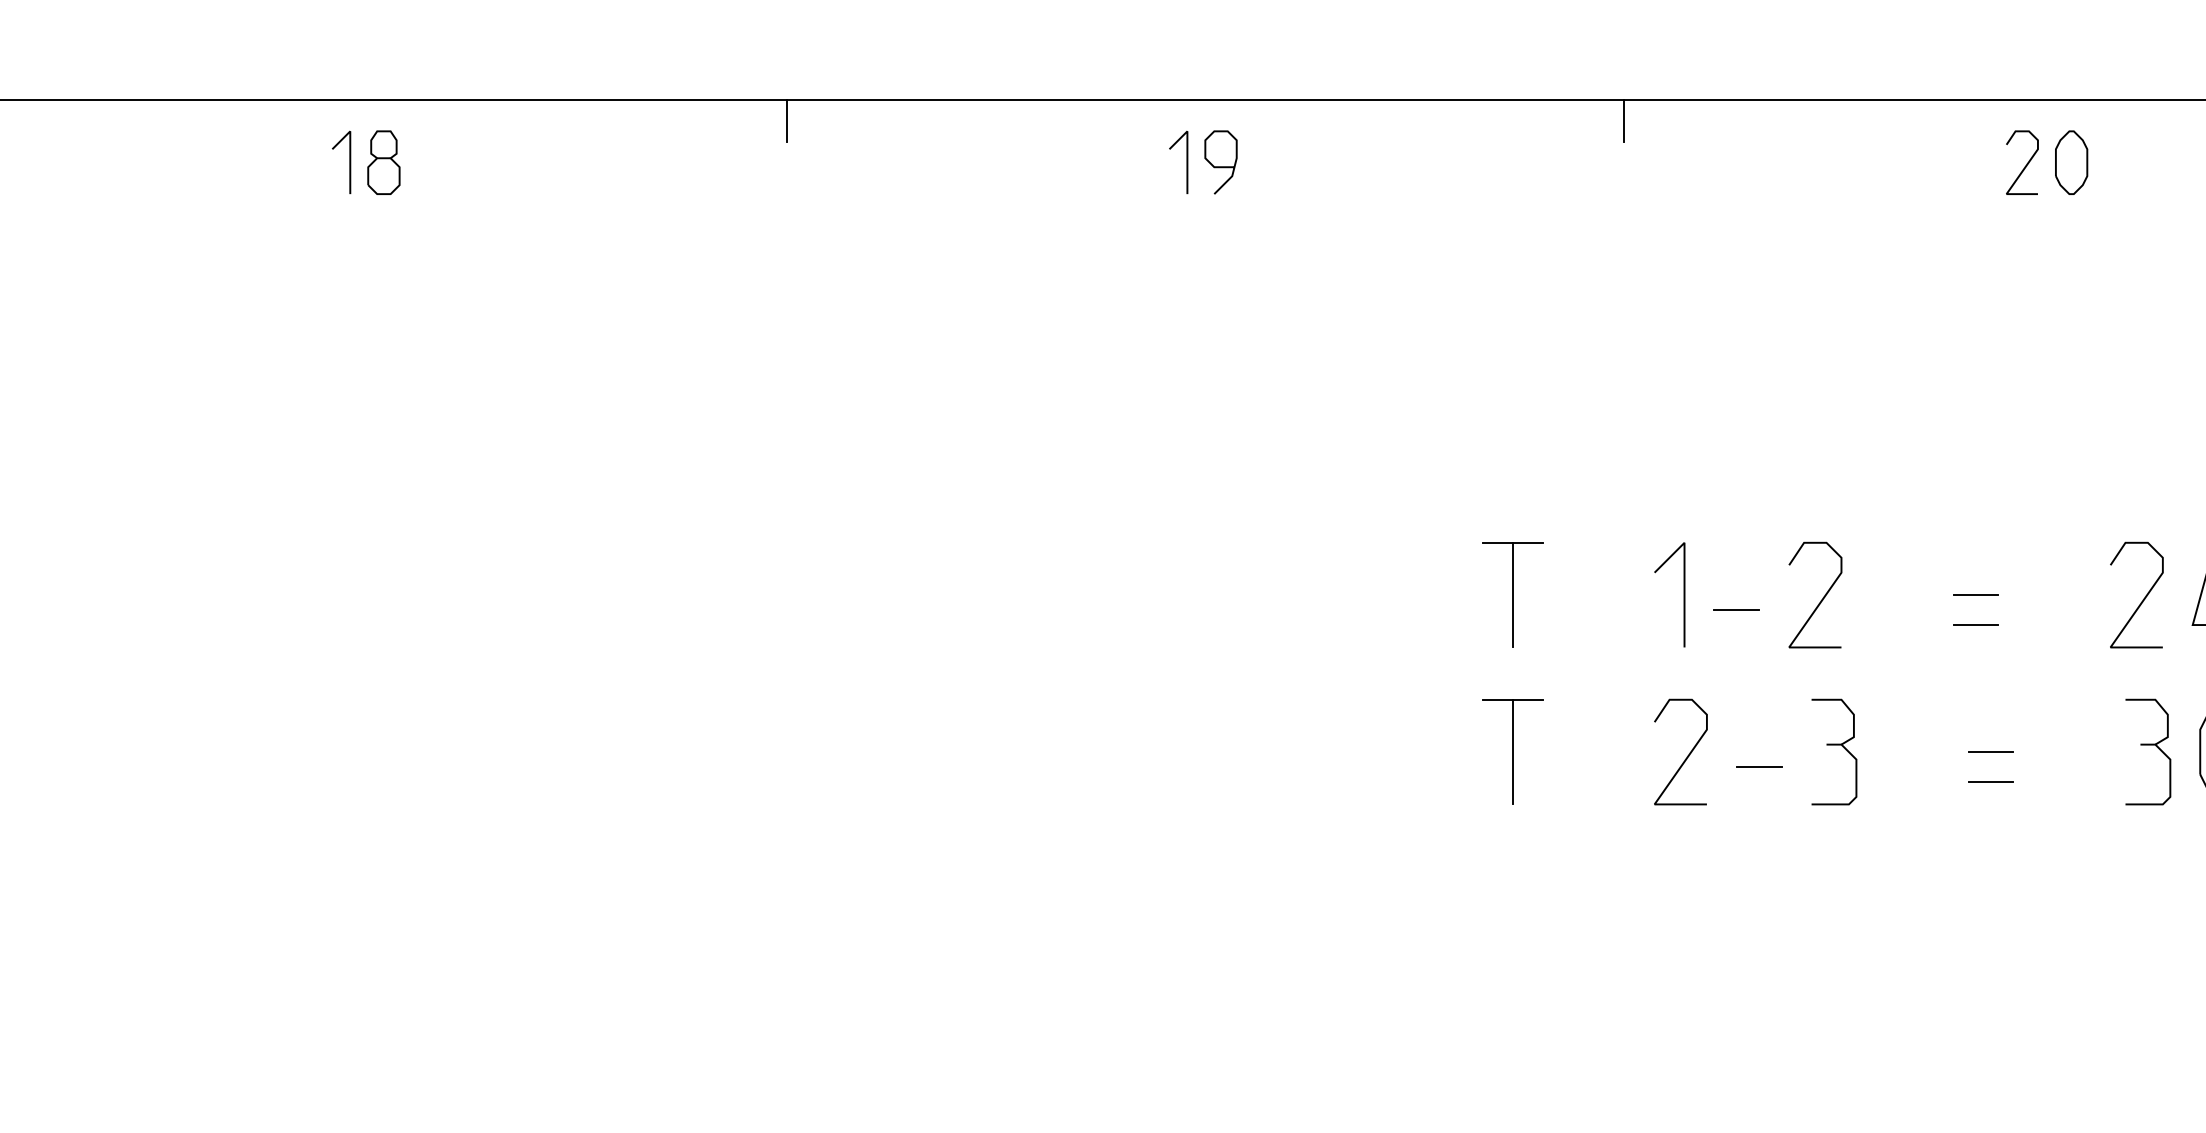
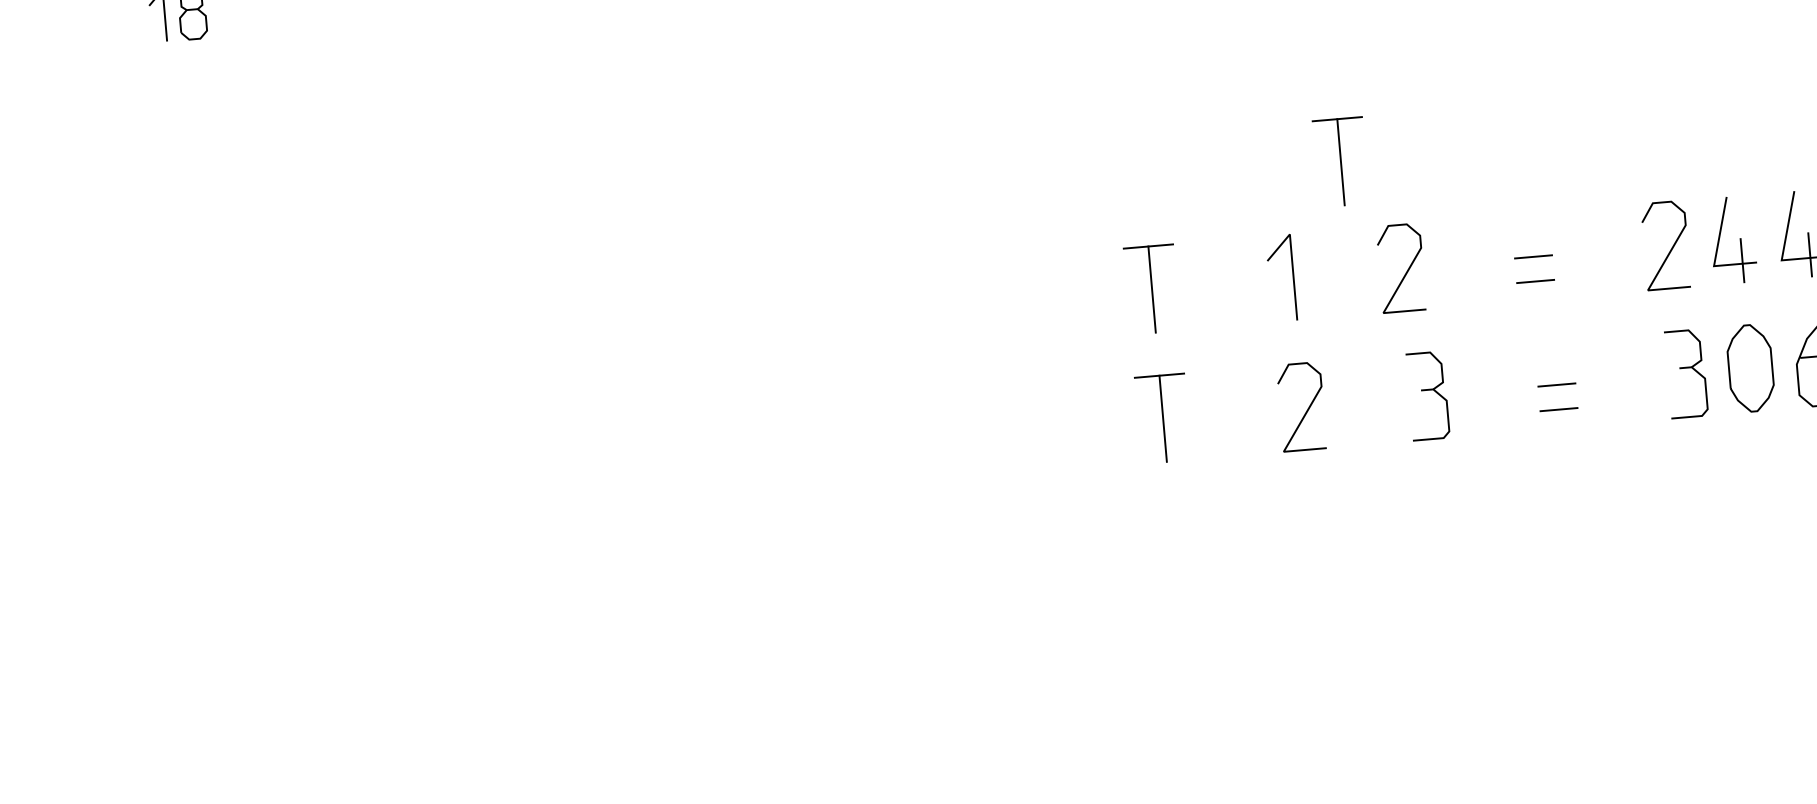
part: (1753, 460) -> (1340, 161), added
line: (1736, 610) -> (1337, 286), removed
line: (1758, 767) -> (1366, 414), removed

